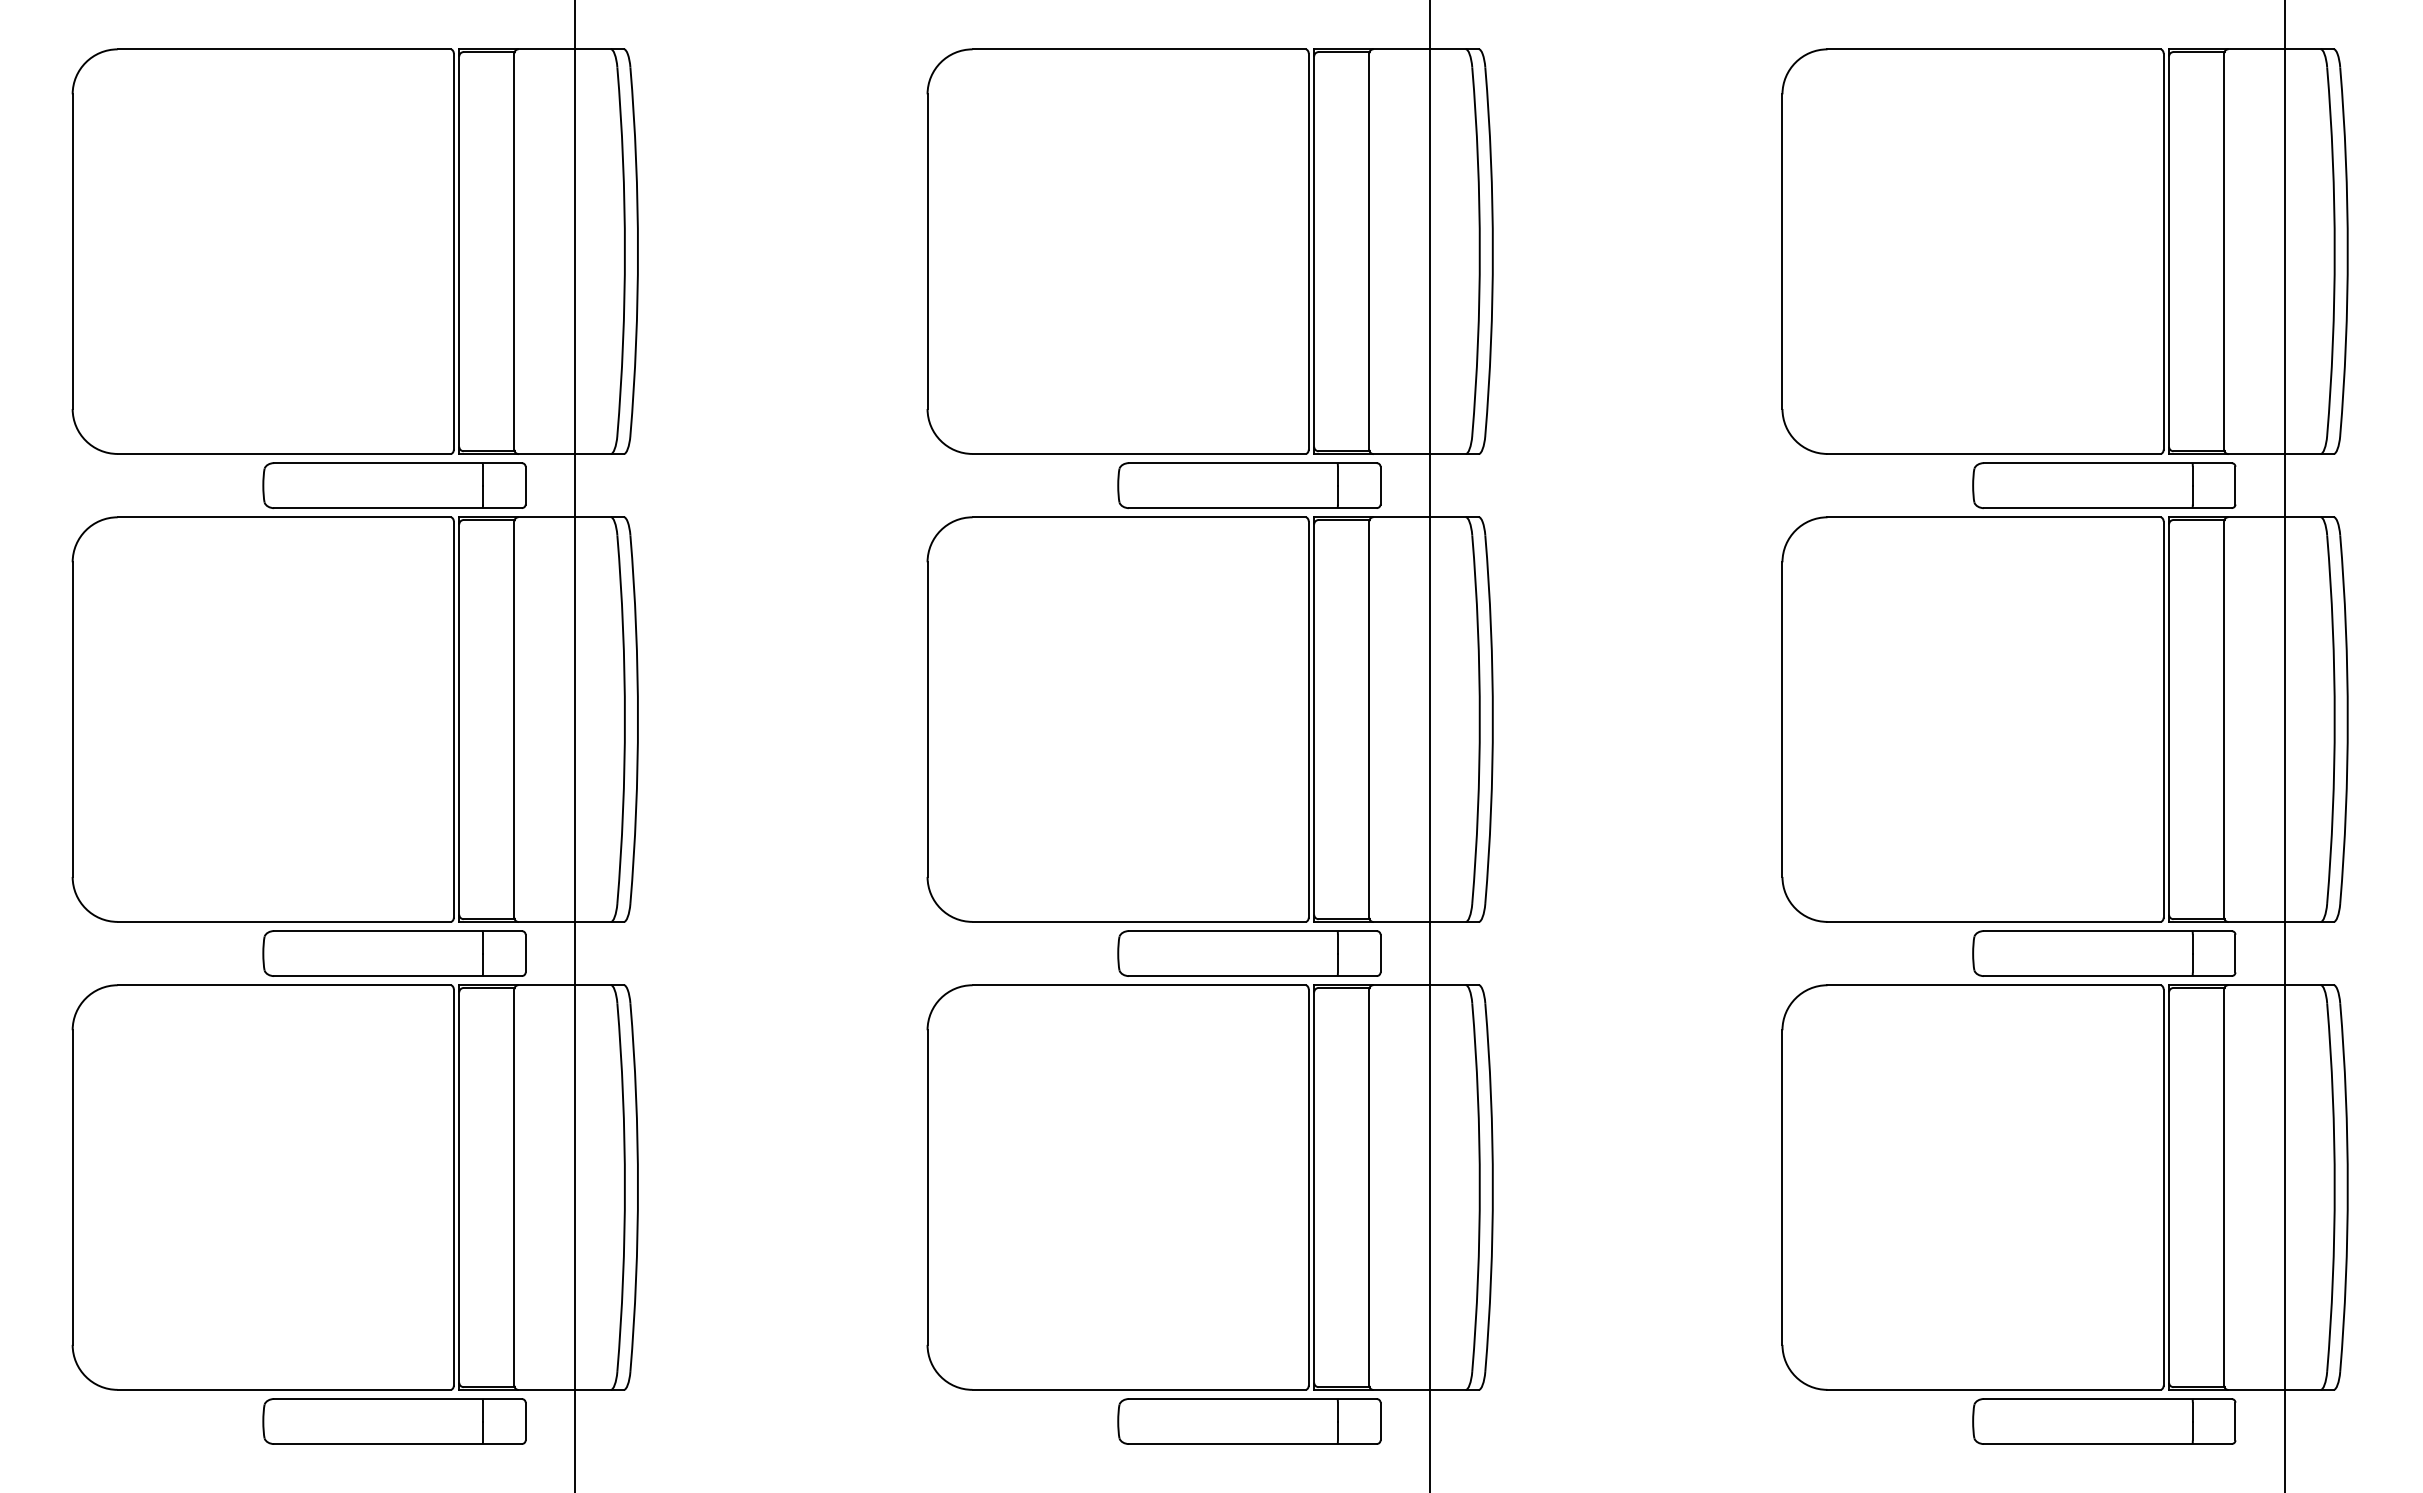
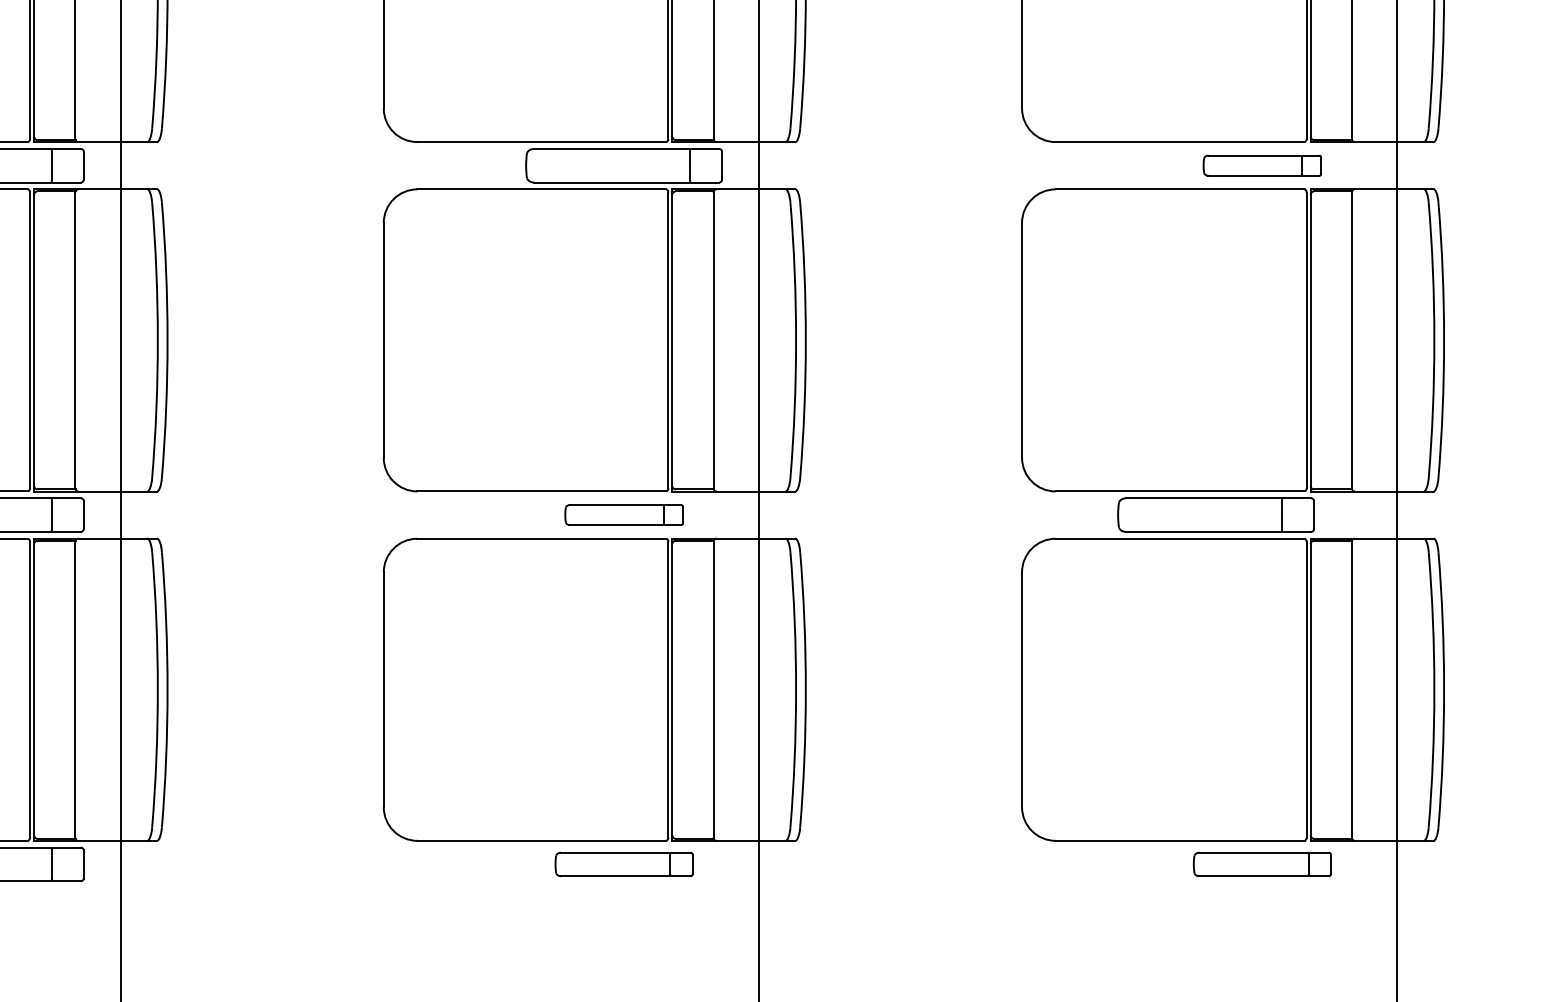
part: (2104, 485) -> (1262, 165), size x0.6
part: (1249, 953) -> (624, 515), size x0.6
part: (2104, 953) -> (1216, 515), moved
part: (1249, 1421) -> (624, 864), size x0.7
part: (2104, 1421) -> (1262, 864), size x0.7

